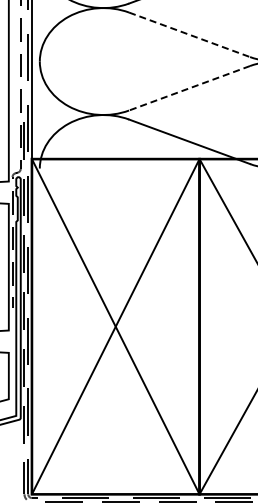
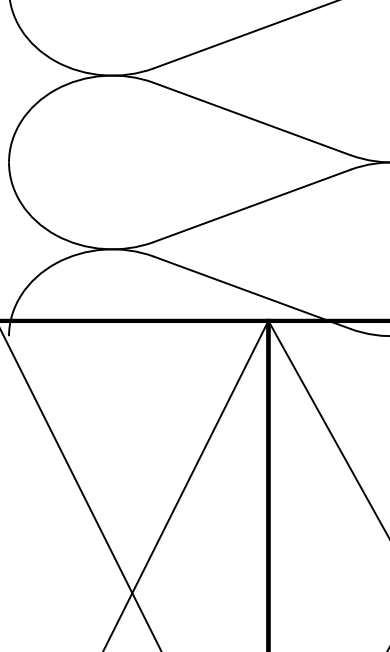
line: (190, 35) -> (253, 120), dashed -> solid
line: (189, 88) -> (252, 206), dashed -> solid

